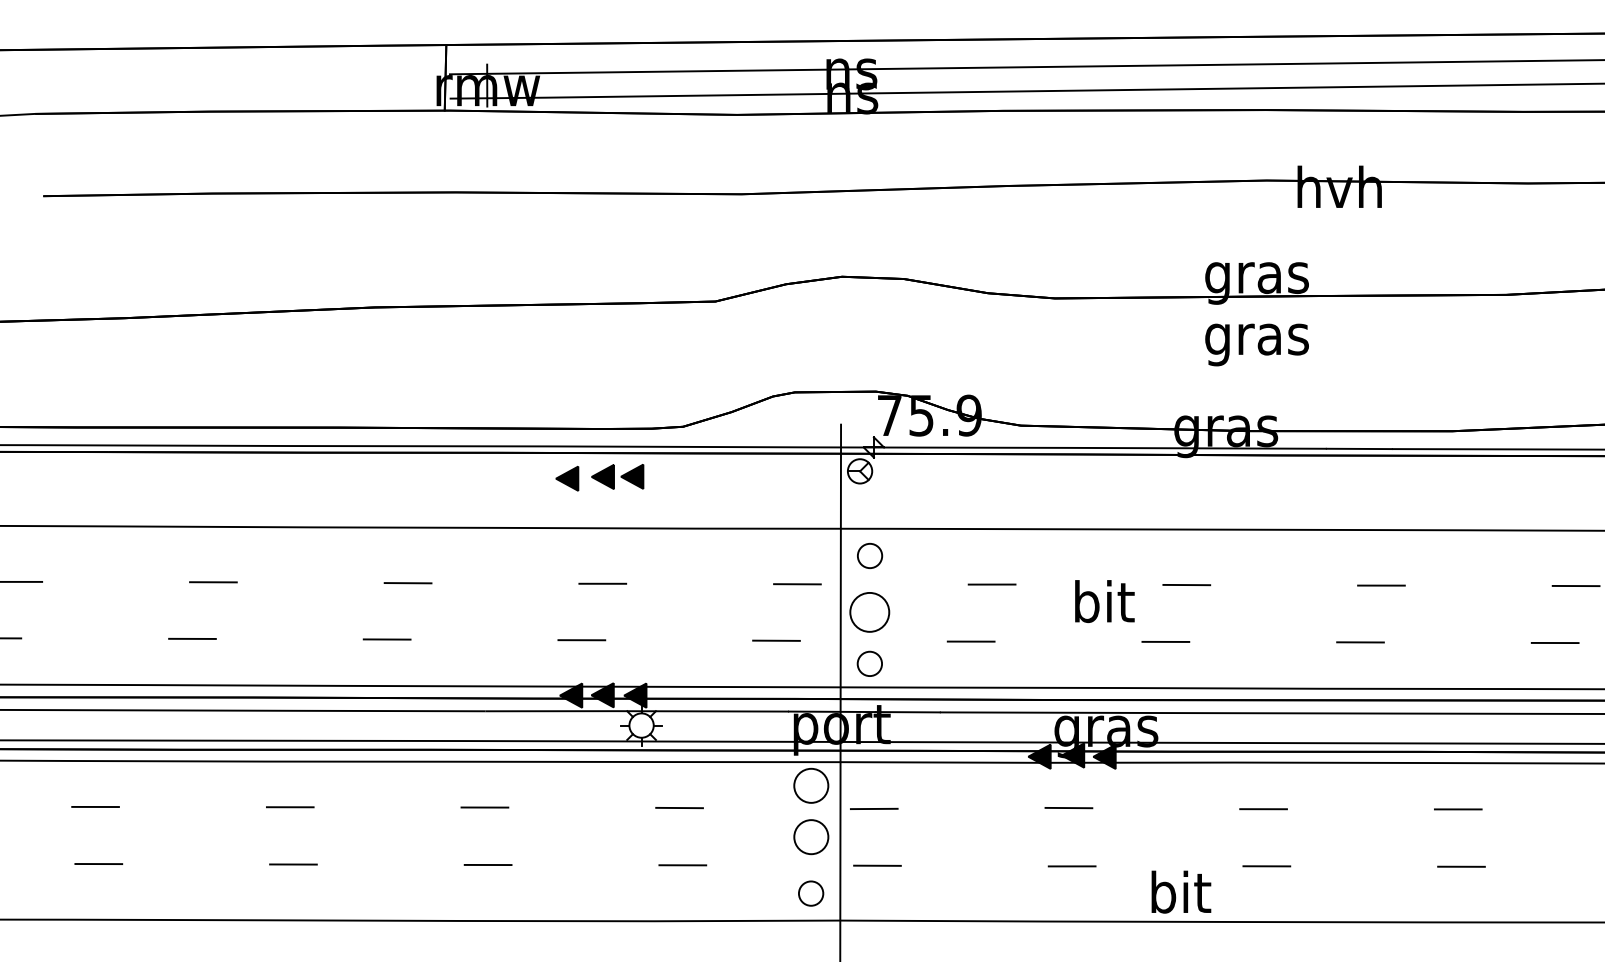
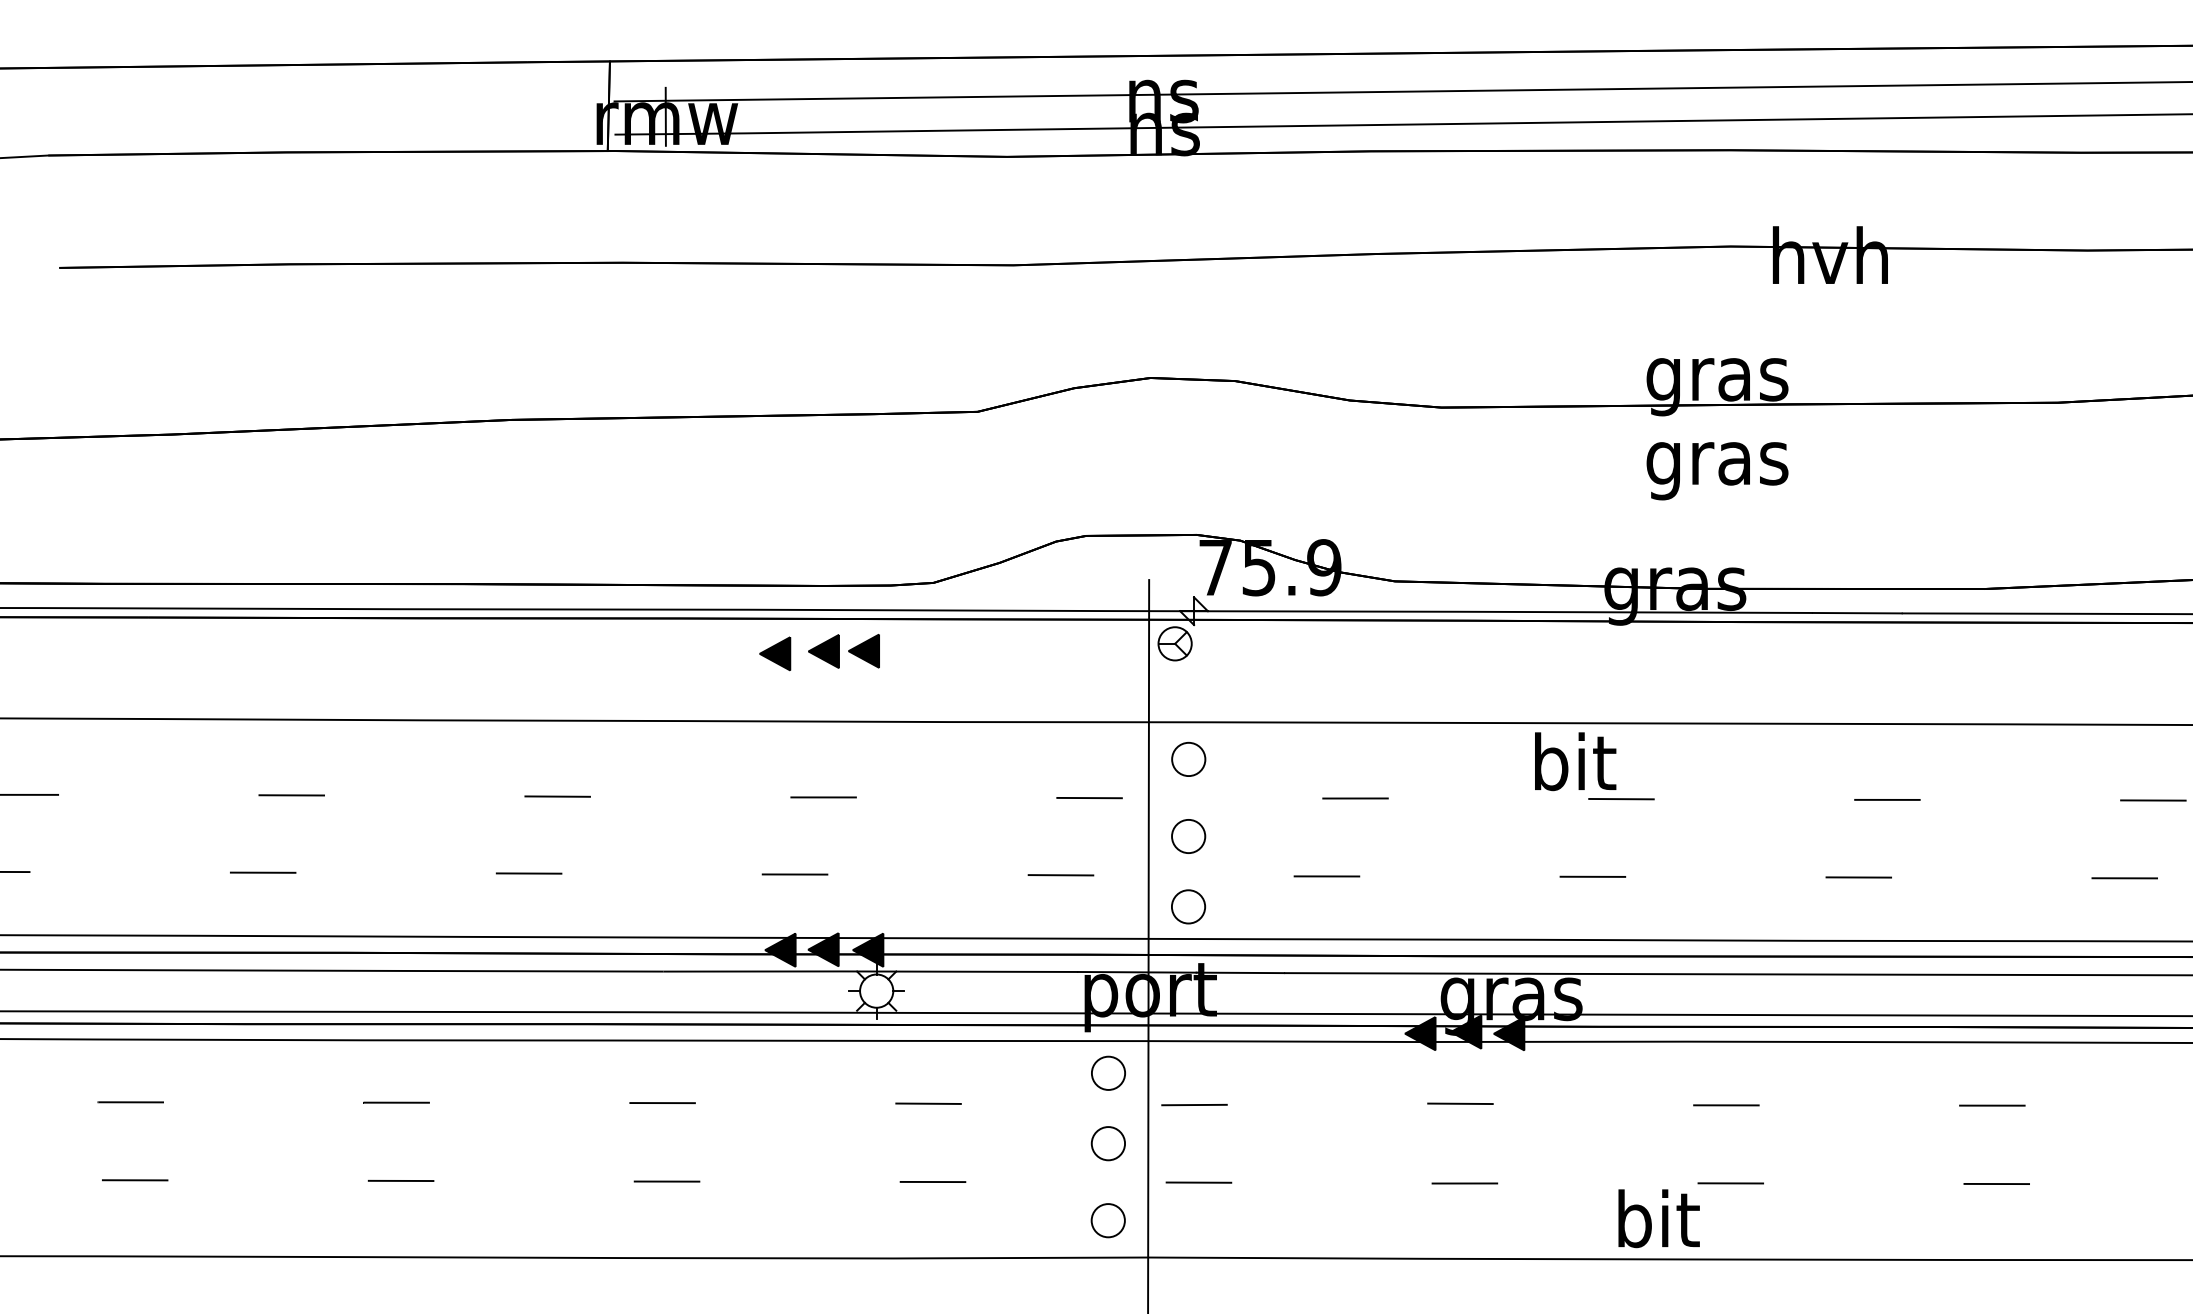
text: (1104, 601) -> (1575, 761), moved
part: (869, 612) -> (1188, 836), size x0.62
part: (811, 785) -> (1108, 1072), size x0.71
part: (810, 837) -> (1107, 1143), size x0.71
text: (1180, 892) -> (1658, 1218), moved

